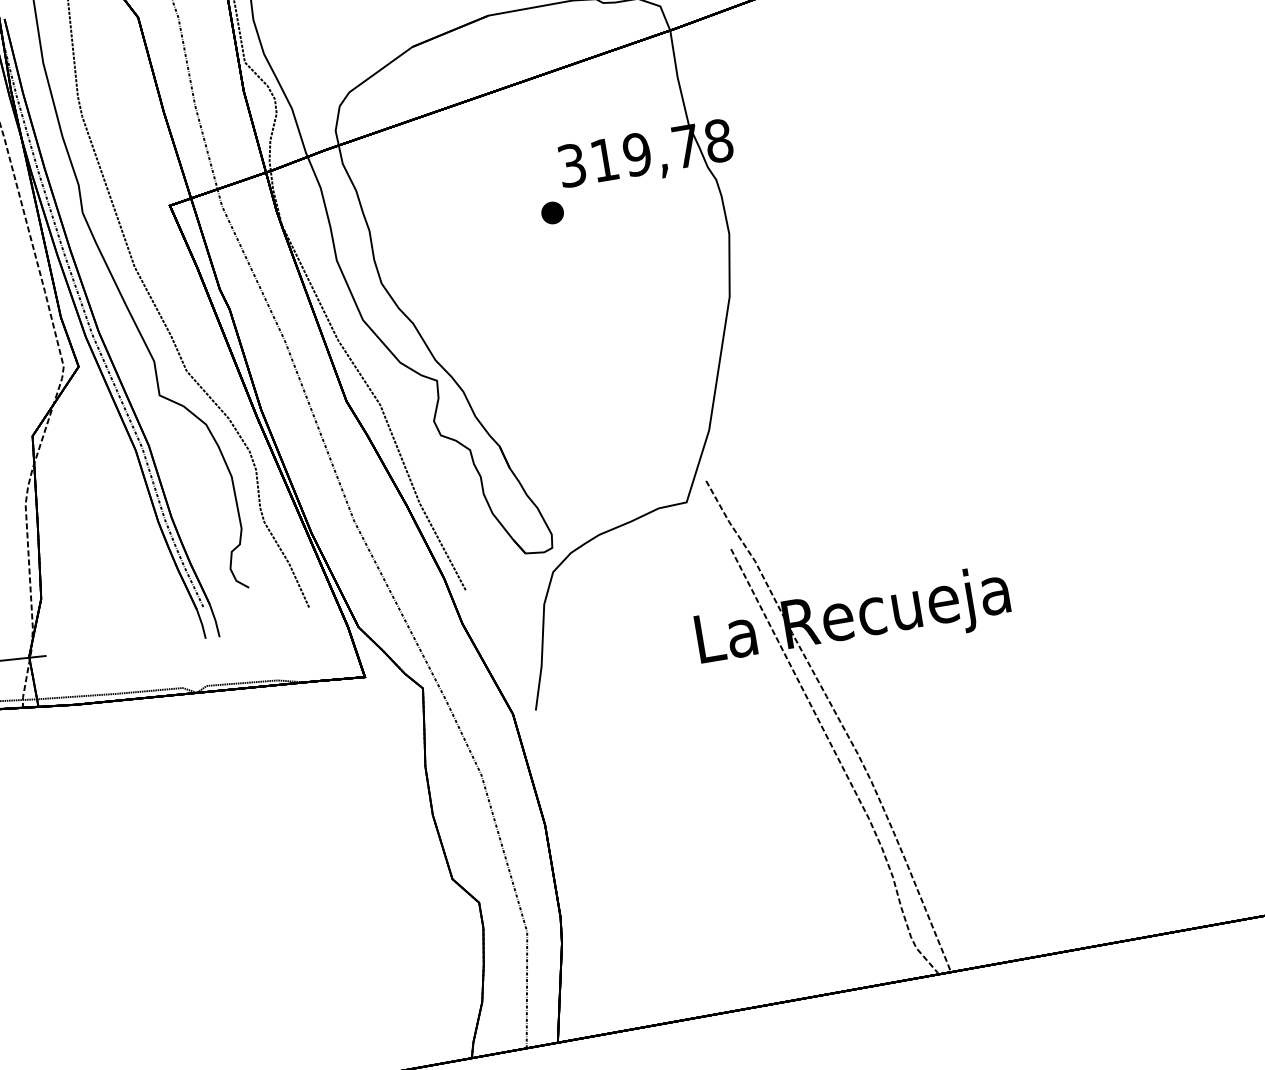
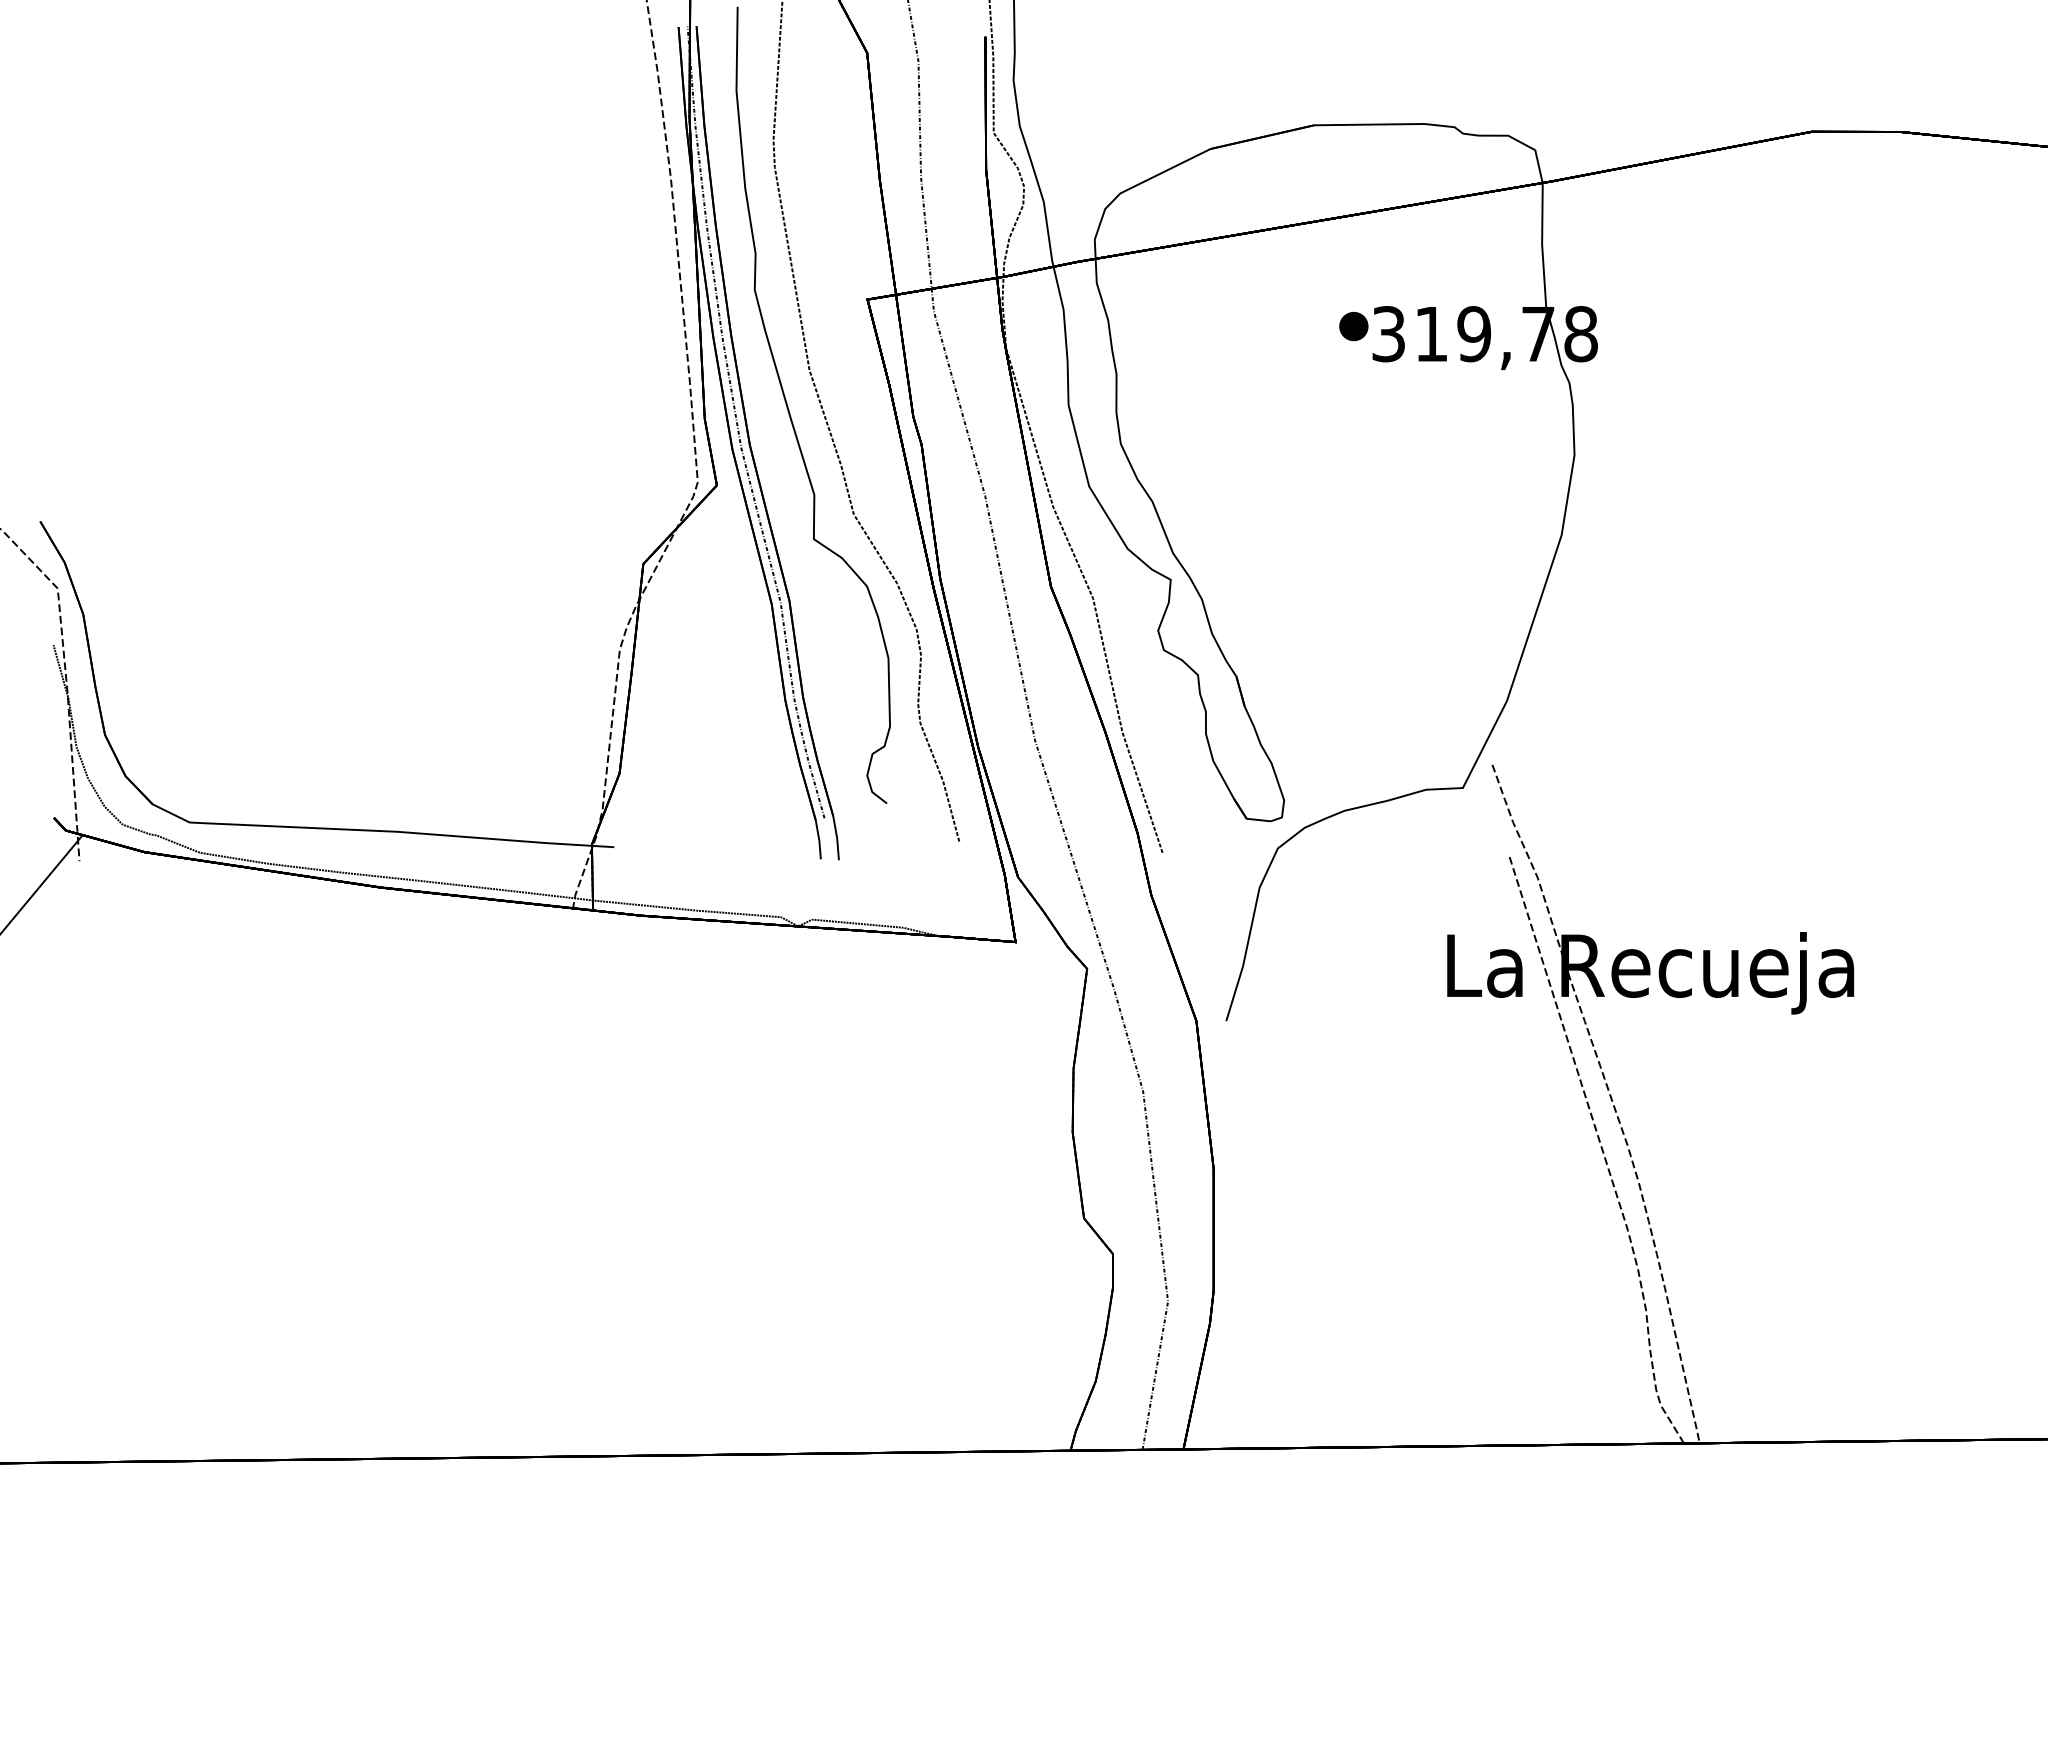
part: (552, 213) -> (1353, 326), moved

